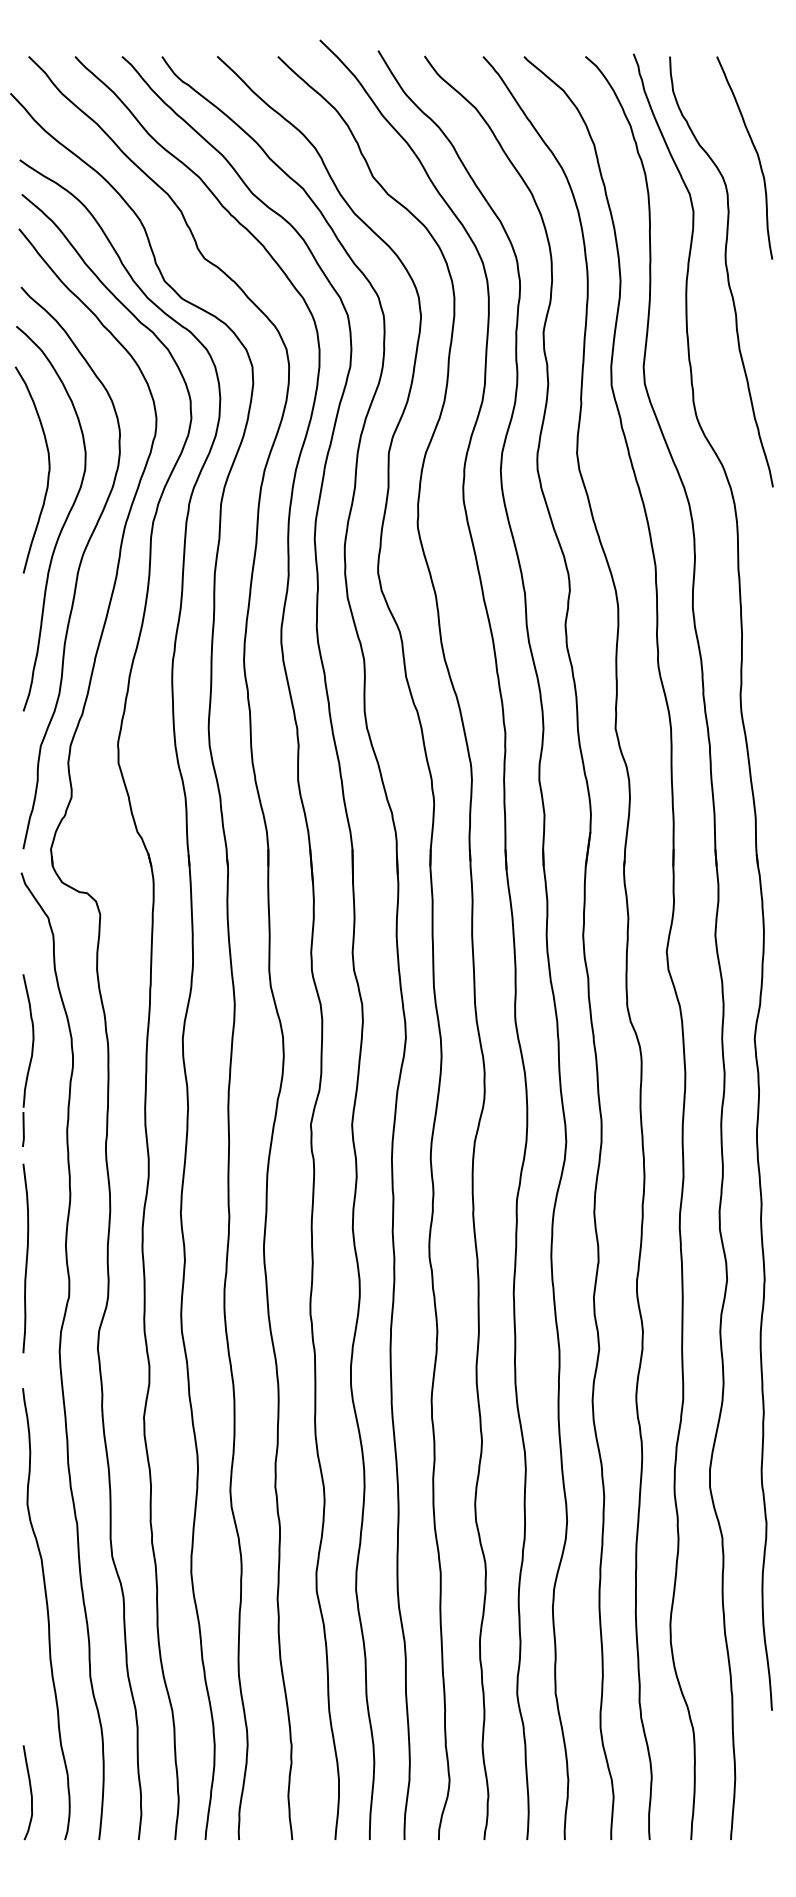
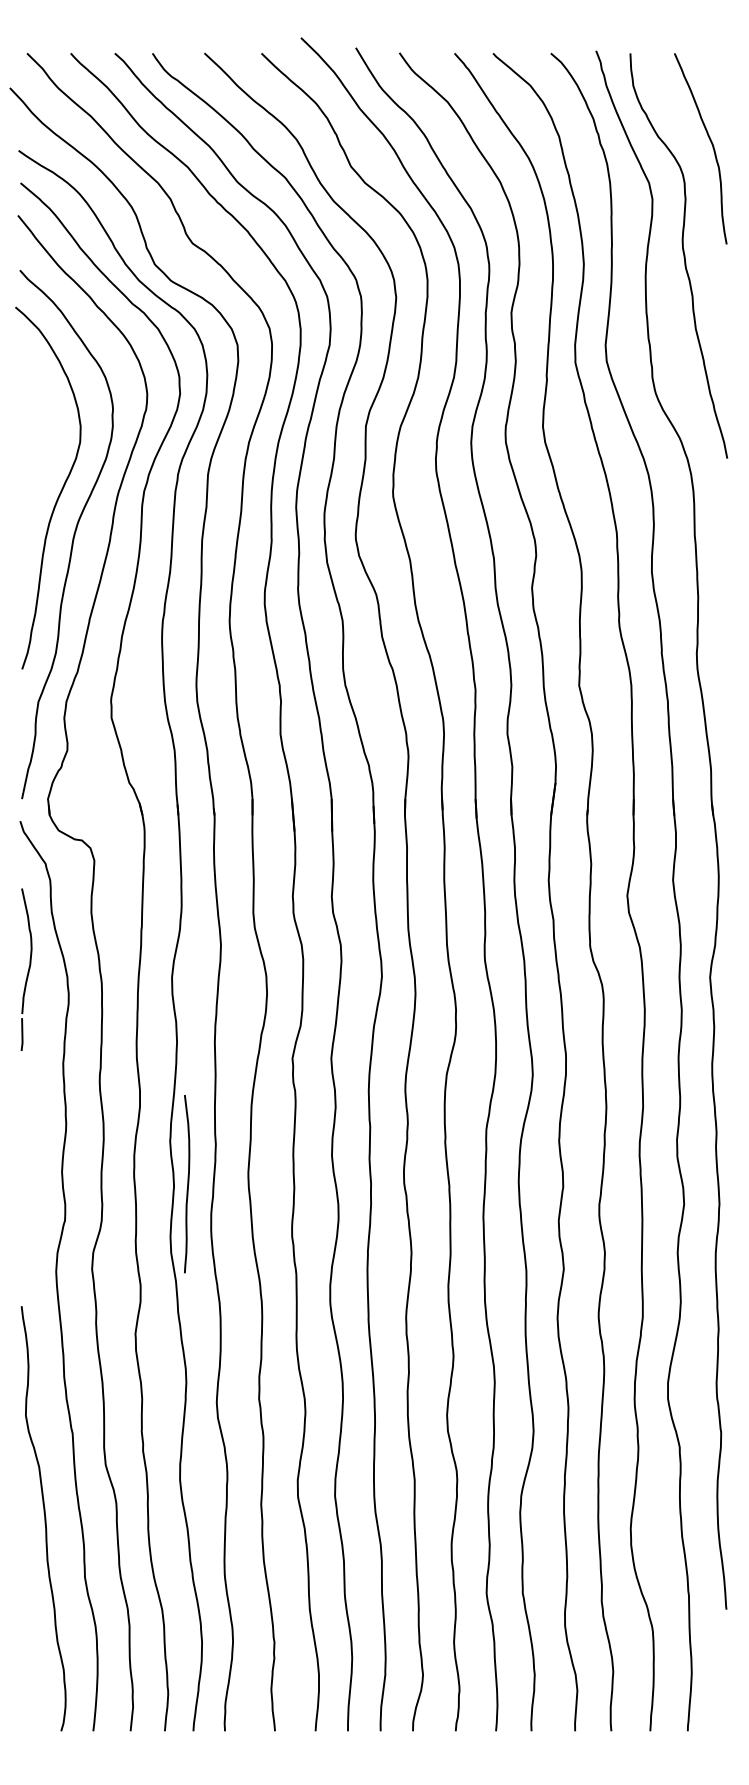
curve: (47, 474) -> (44, 446), removed
part: (28, 1060) -> (26, 969), moved
curve: (26, 1258) -> (187, 1184), moved
curve: (30, 1792) -> (28, 1686), removed

